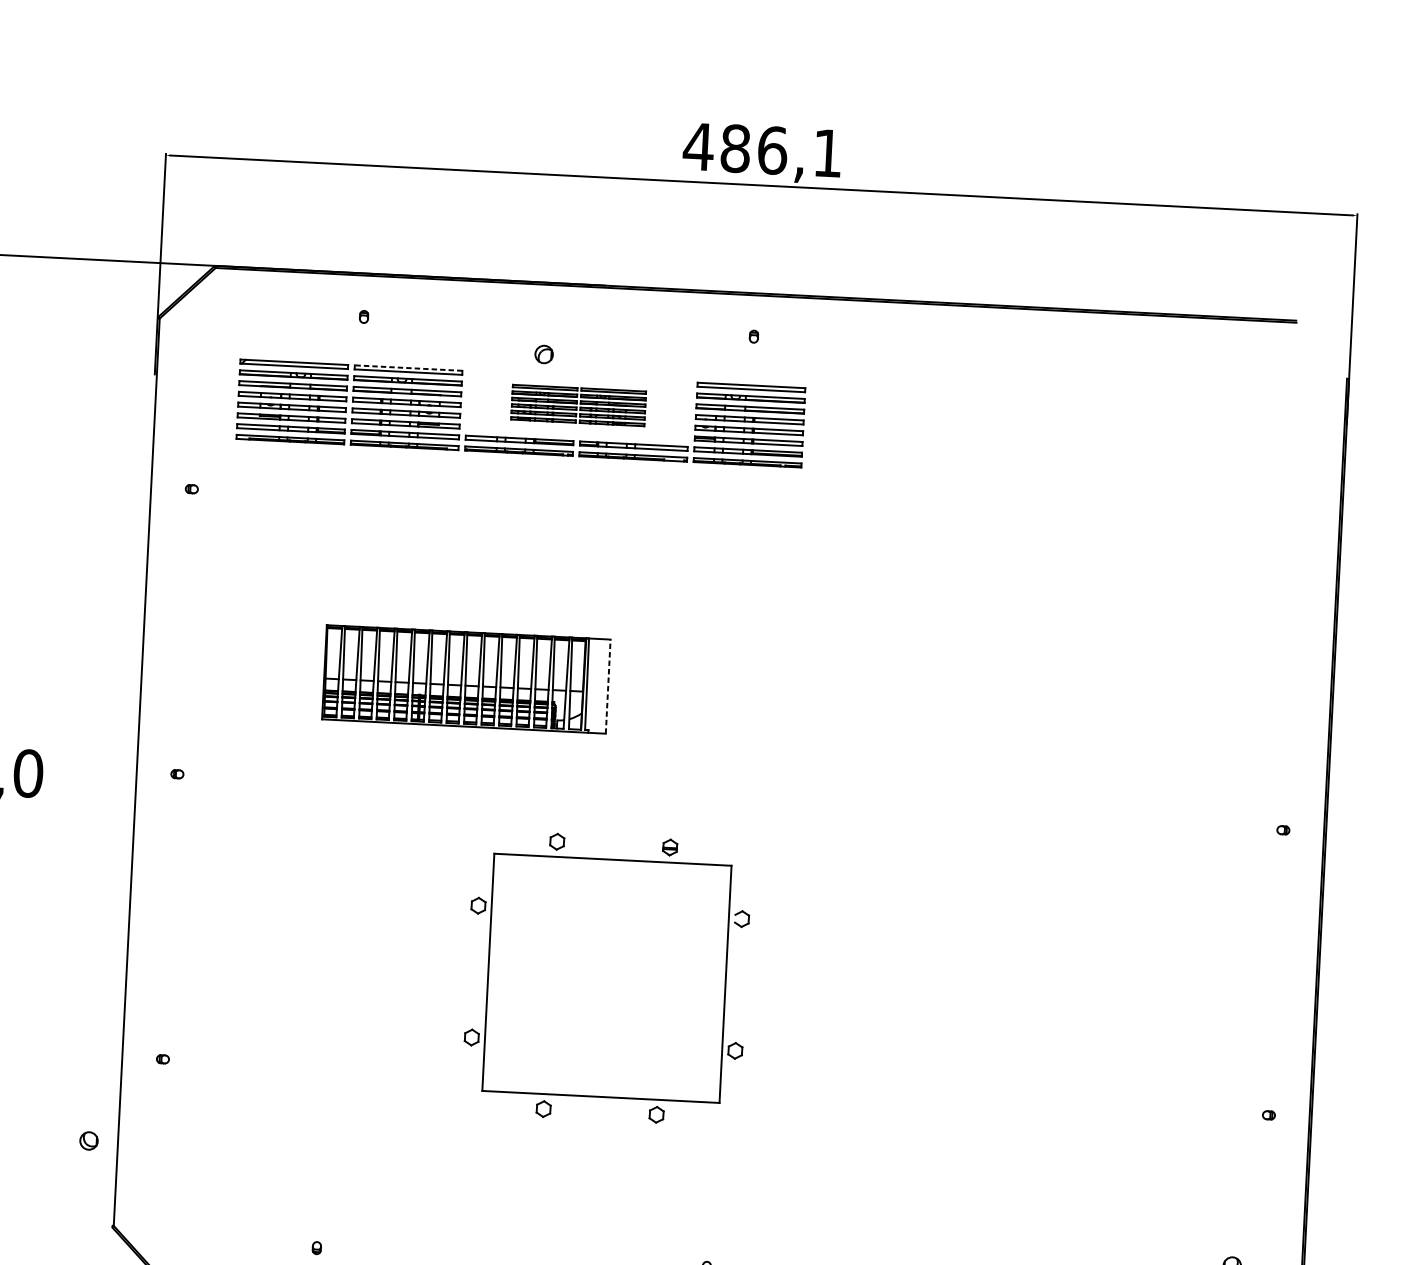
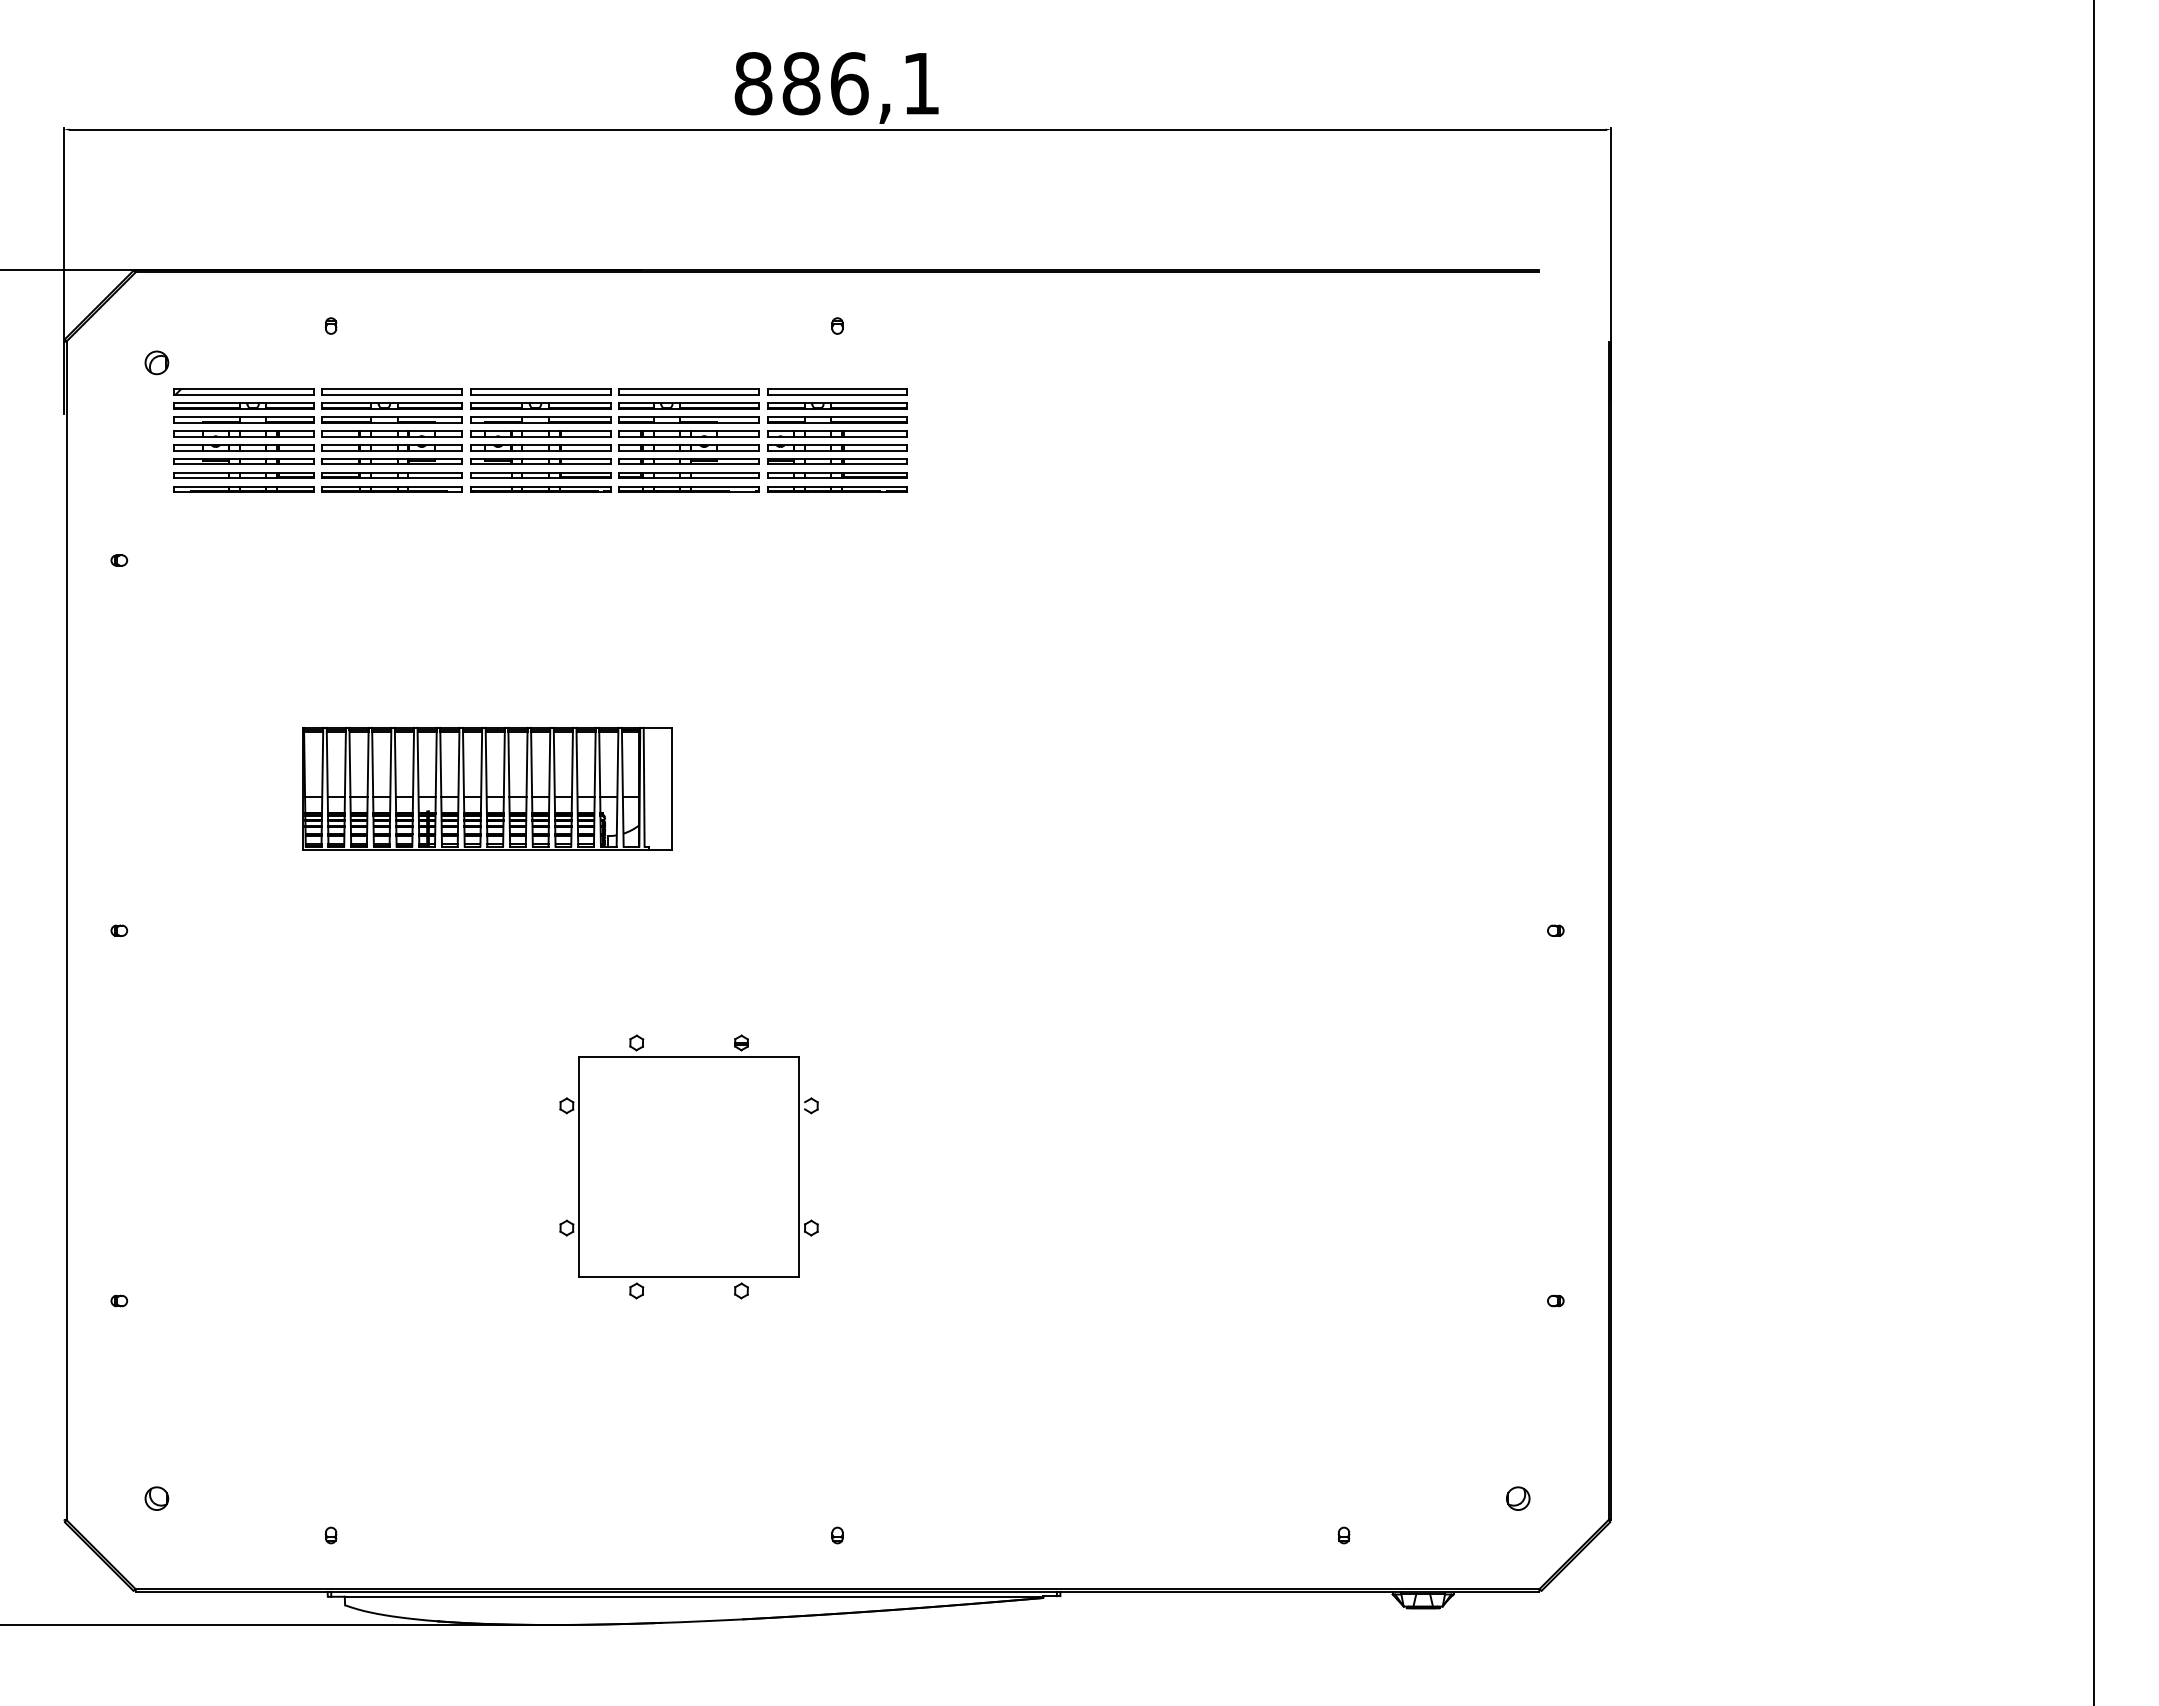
text: (698, 146) -> (753, 83), 486,1 -> 886,1
part: (543, 354) -> (156, 362), moved
line: (408, 368) -> (392, 389), dashed -> solid
part: (578, 405) -> (614, 426), size x1.67
line: (608, 686) -> (671, 788), dashed -> solid
part: (606, 977) -> (688, 1166), size x0.71
part: (88, 1140) -> (156, 1498), moved

